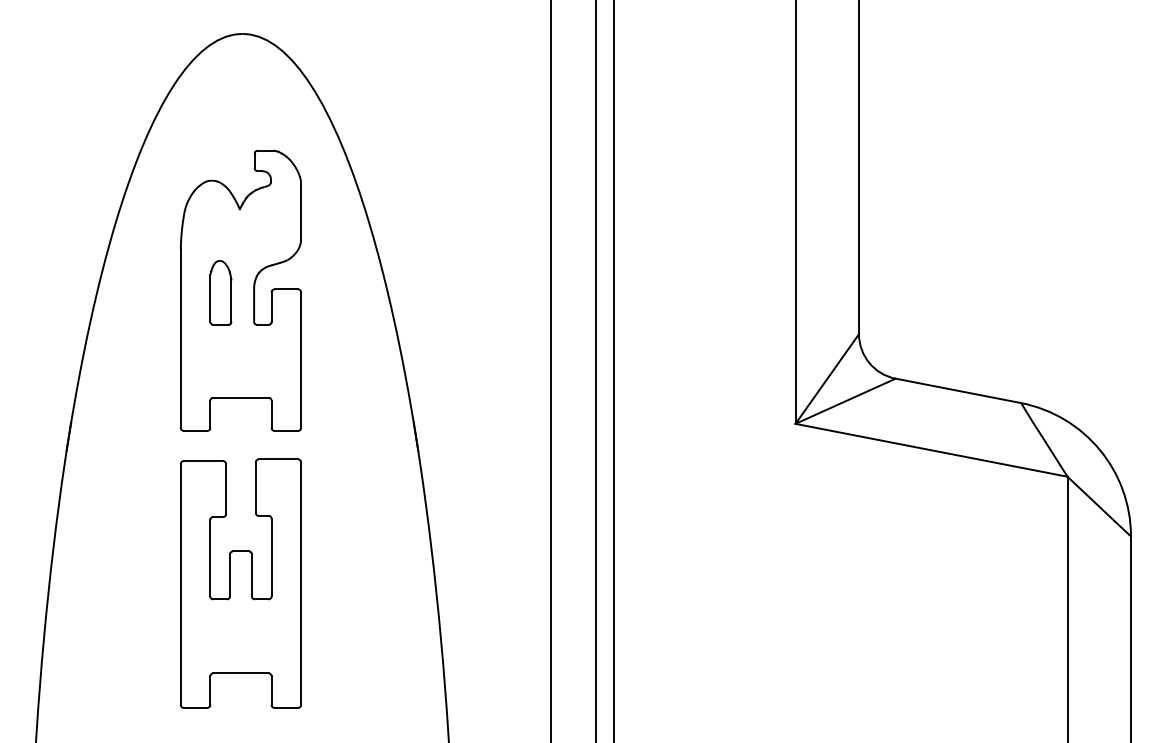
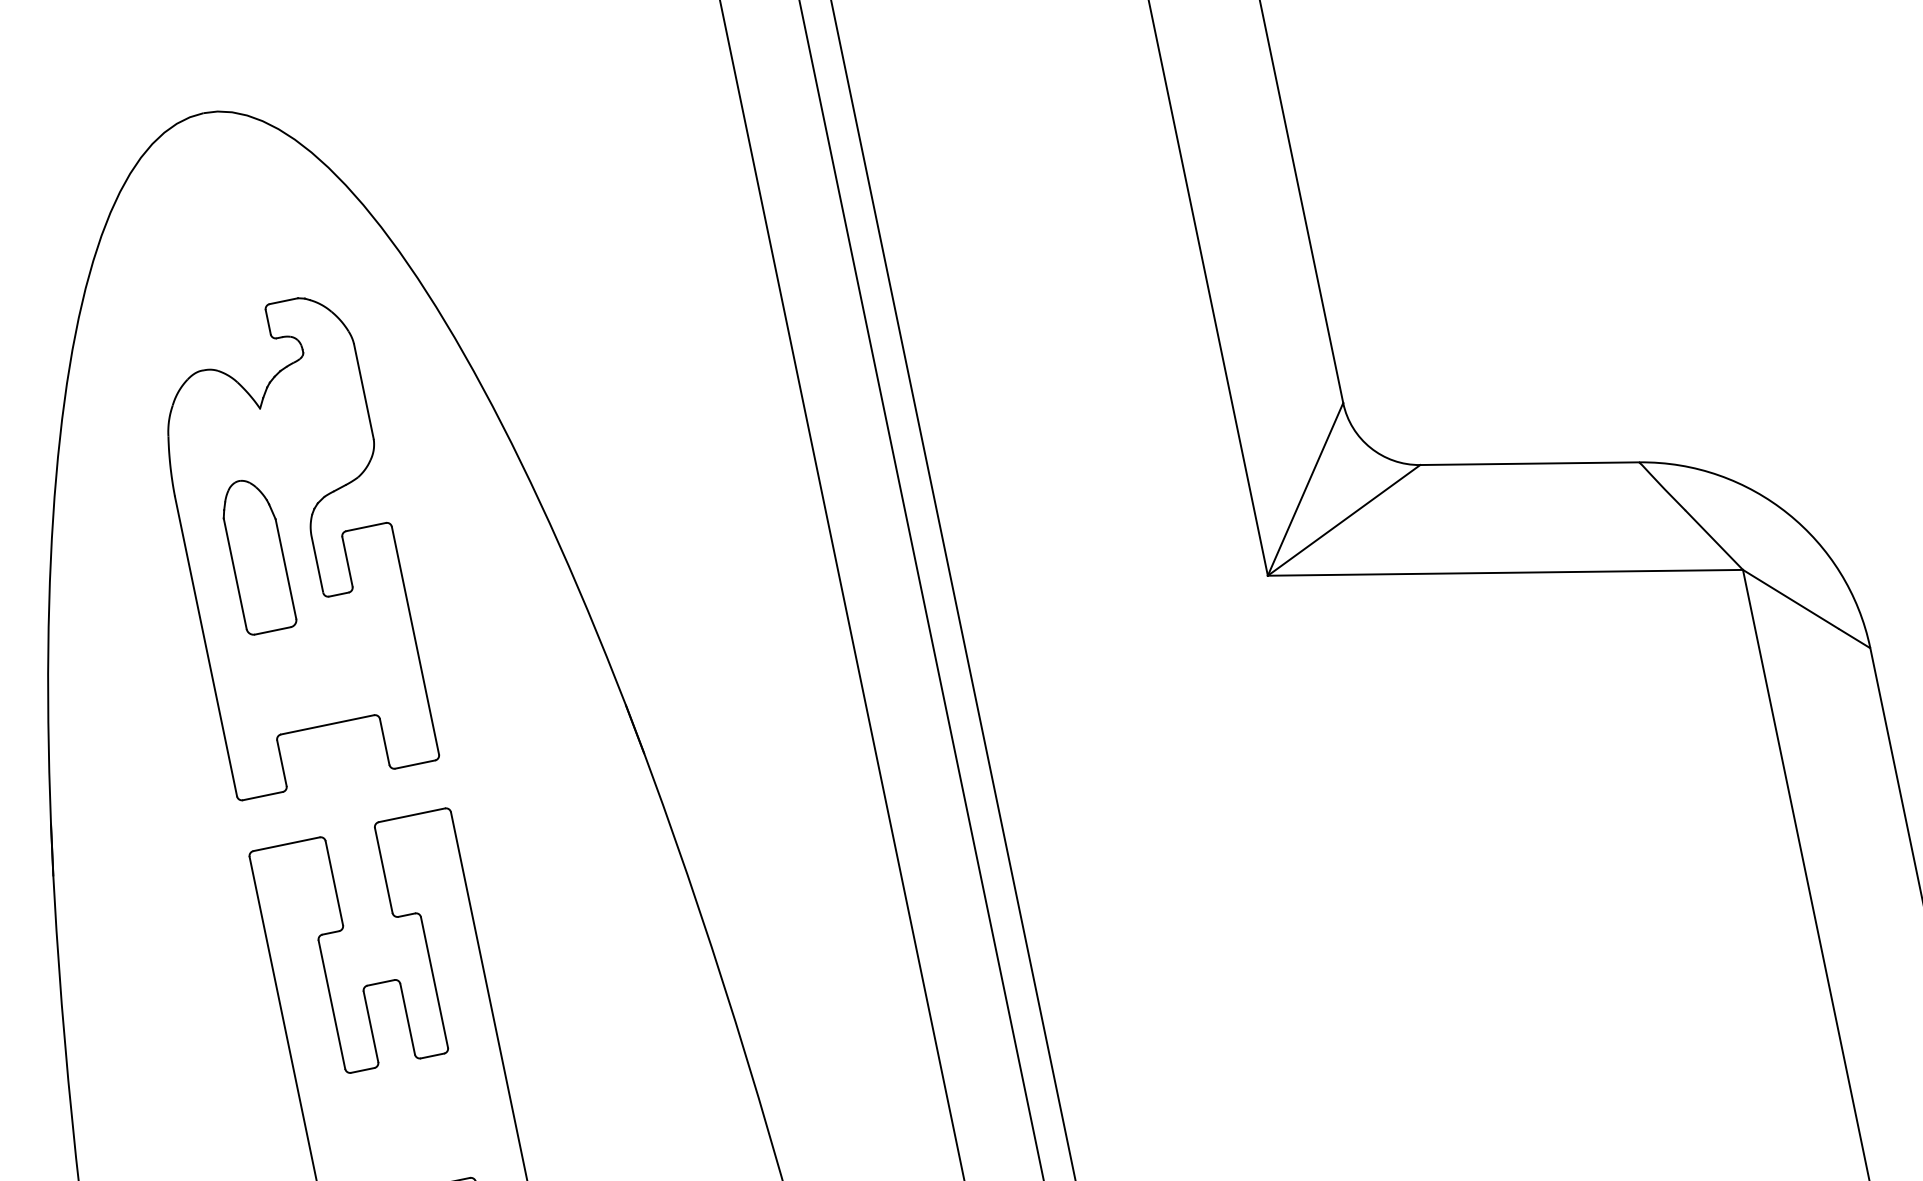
part: (220, 292) -> (256, 555), size x1.4

